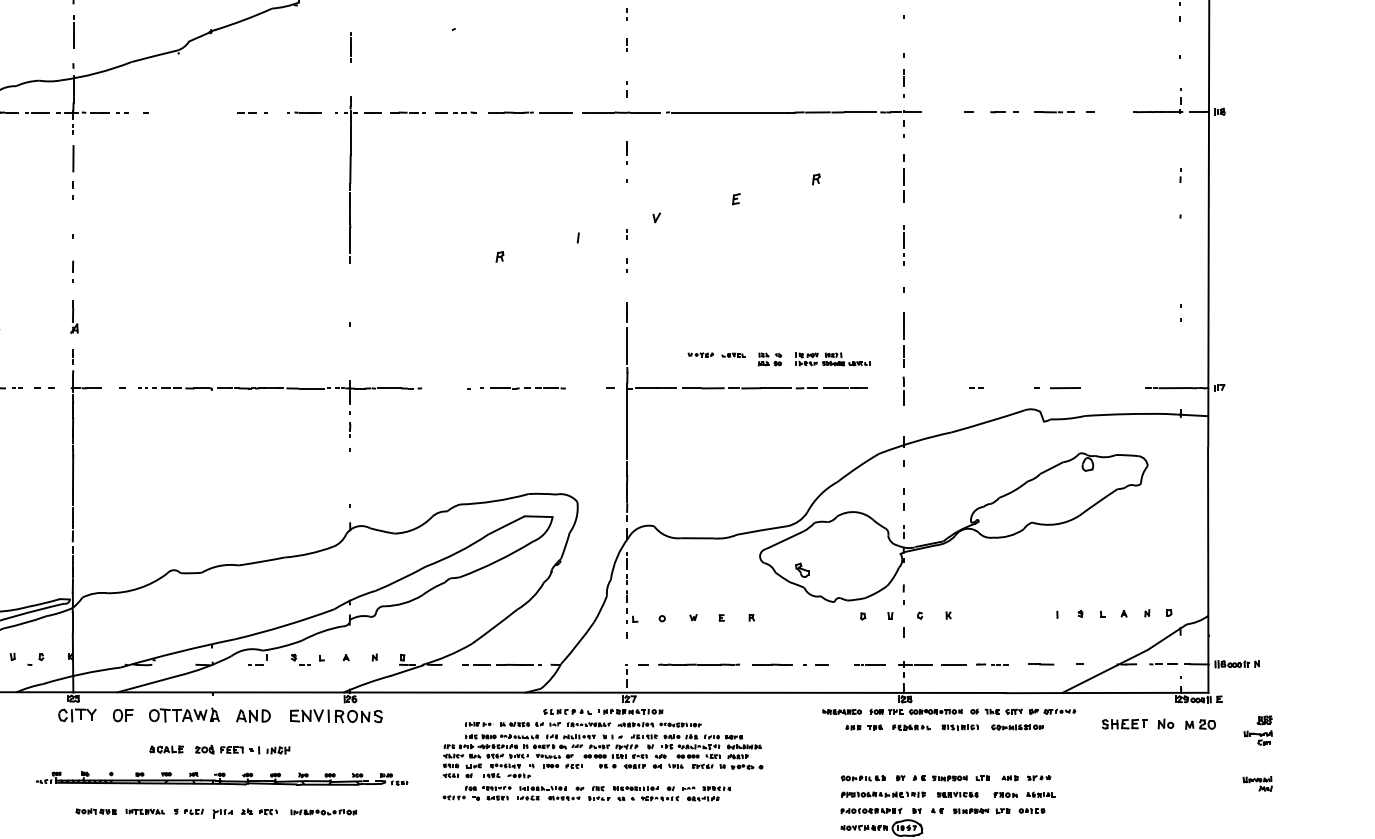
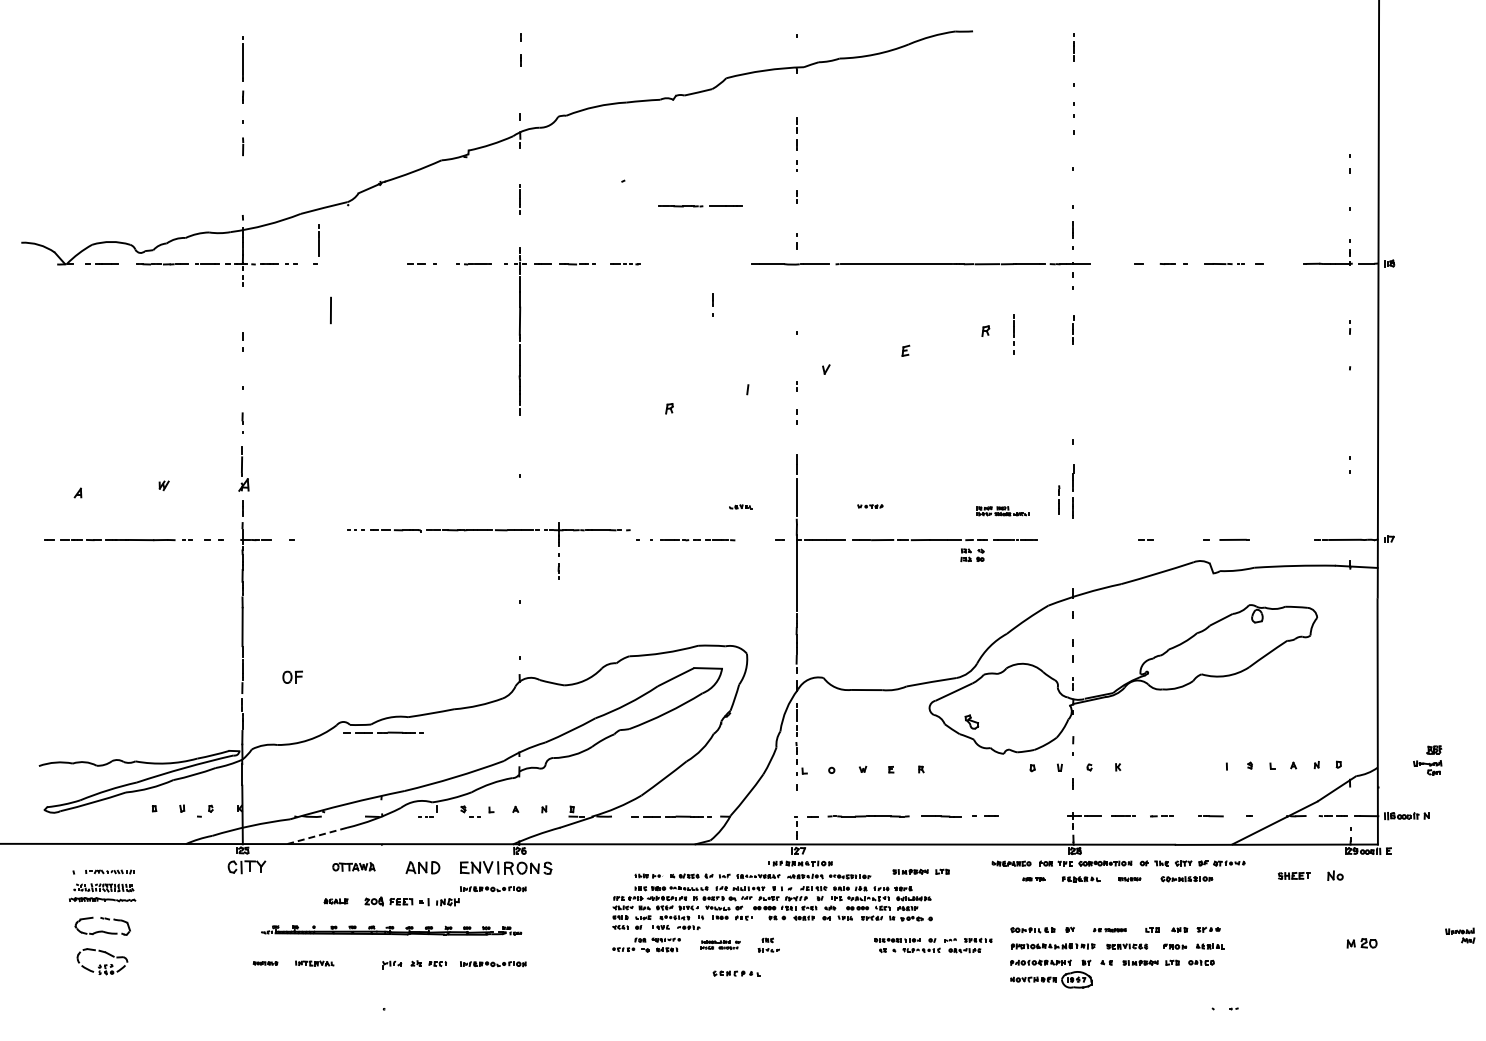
line: (73, 31) -> (318, 240), moved
part: (456, 112) -> (625, 264), size x0.7
line: (531, 112) -> (700, 206), moved
line: (627, 152) -> (712, 304), moved
line: (73, 158) -> (330, 310), moved
part: (904, 177) -> (1073, 329), size x0.6
line: (903, 245) -> (1013, 334), moved
part: (74, 316) -> (243, 468), size x1.4
part: (733, 354) -> (740, 506), moved
part: (770, 359) -> (972, 555), moved
part: (833, 359) -> (1002, 511), size x0.7
part: (280, 388) -> (488, 530), moved
line: (904, 390) -> (1059, 499), moved
line: (214, 580) -> (383, 732), added
line: (870, 663) -> (1039, 815), removed
part: (992, 664) -> (1161, 816), size x0.7
line: (148, 683) -> (317, 835), solid -> dashed
part: (567, 711) -> (736, 973), moved
part: (123, 714) -> (292, 676), moved
part: (184, 714) -> (353, 866), size x0.6
part: (751, 719) -> (920, 871), added
part: (1124, 723) -> (1293, 875), size x0.7
part: (1200, 724) -> (1361, 943), moved
part: (864, 727) -> (1033, 879), size x0.6
part: (960, 727) -> (1129, 879), size x0.6
part: (1258, 730) -> (1427, 760), moved
part: (324, 737) -> (493, 889), added
part: (166, 749) -> (335, 901), size x0.7
part: (222, 778) -> (391, 930), size x0.7
part: (940, 778) -> (1109, 930), size x0.6
part: (1258, 783) -> (1460, 935), moved
part: (551, 792) -> (720, 944), size x0.6
part: (672, 793) -> (933, 945), moved
part: (96, 811) -> (265, 963), size x0.6
part: (189, 811) -> (358, 963), removed

